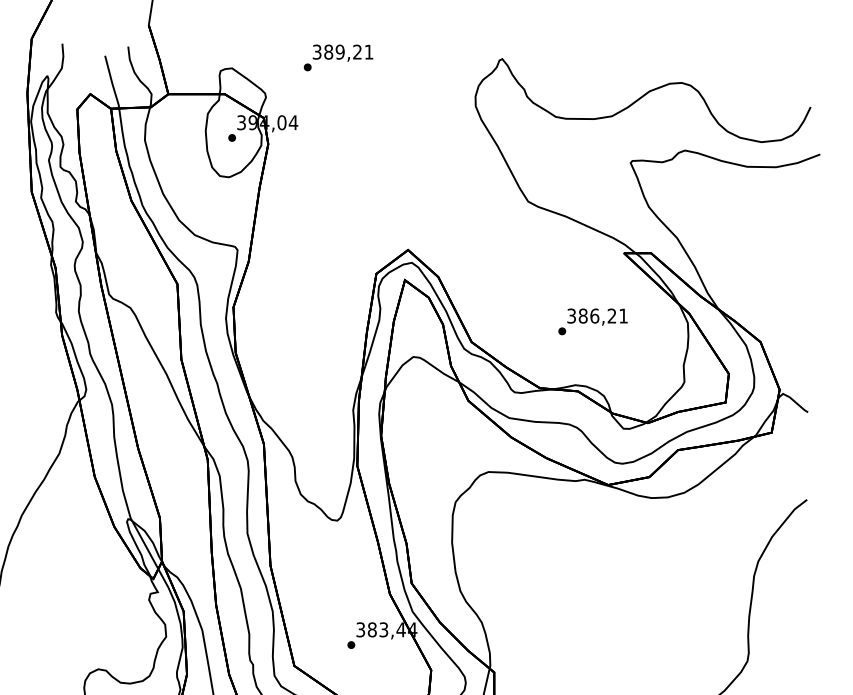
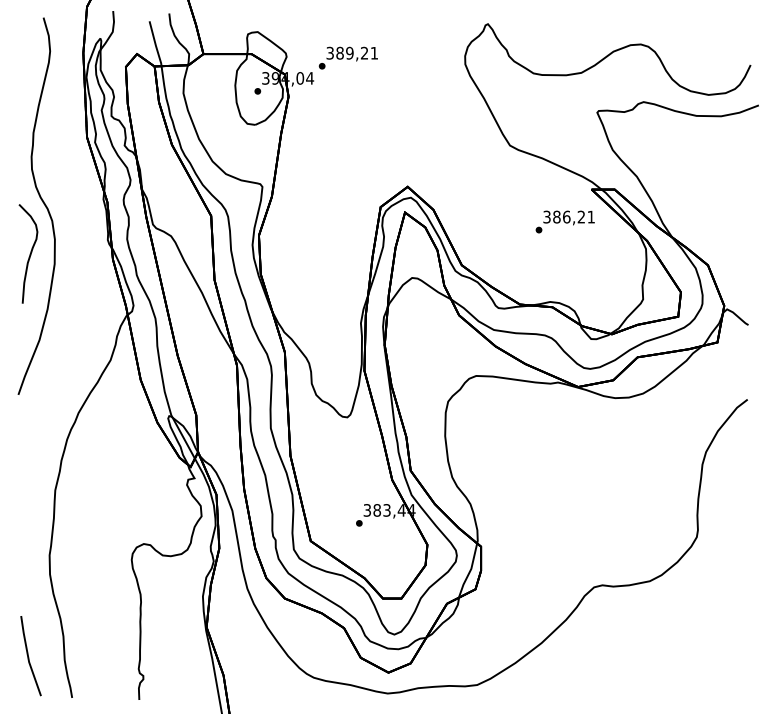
text: (337, 57) -> (347, 57), moved
text: (592, 321) -> (564, 221), moved

